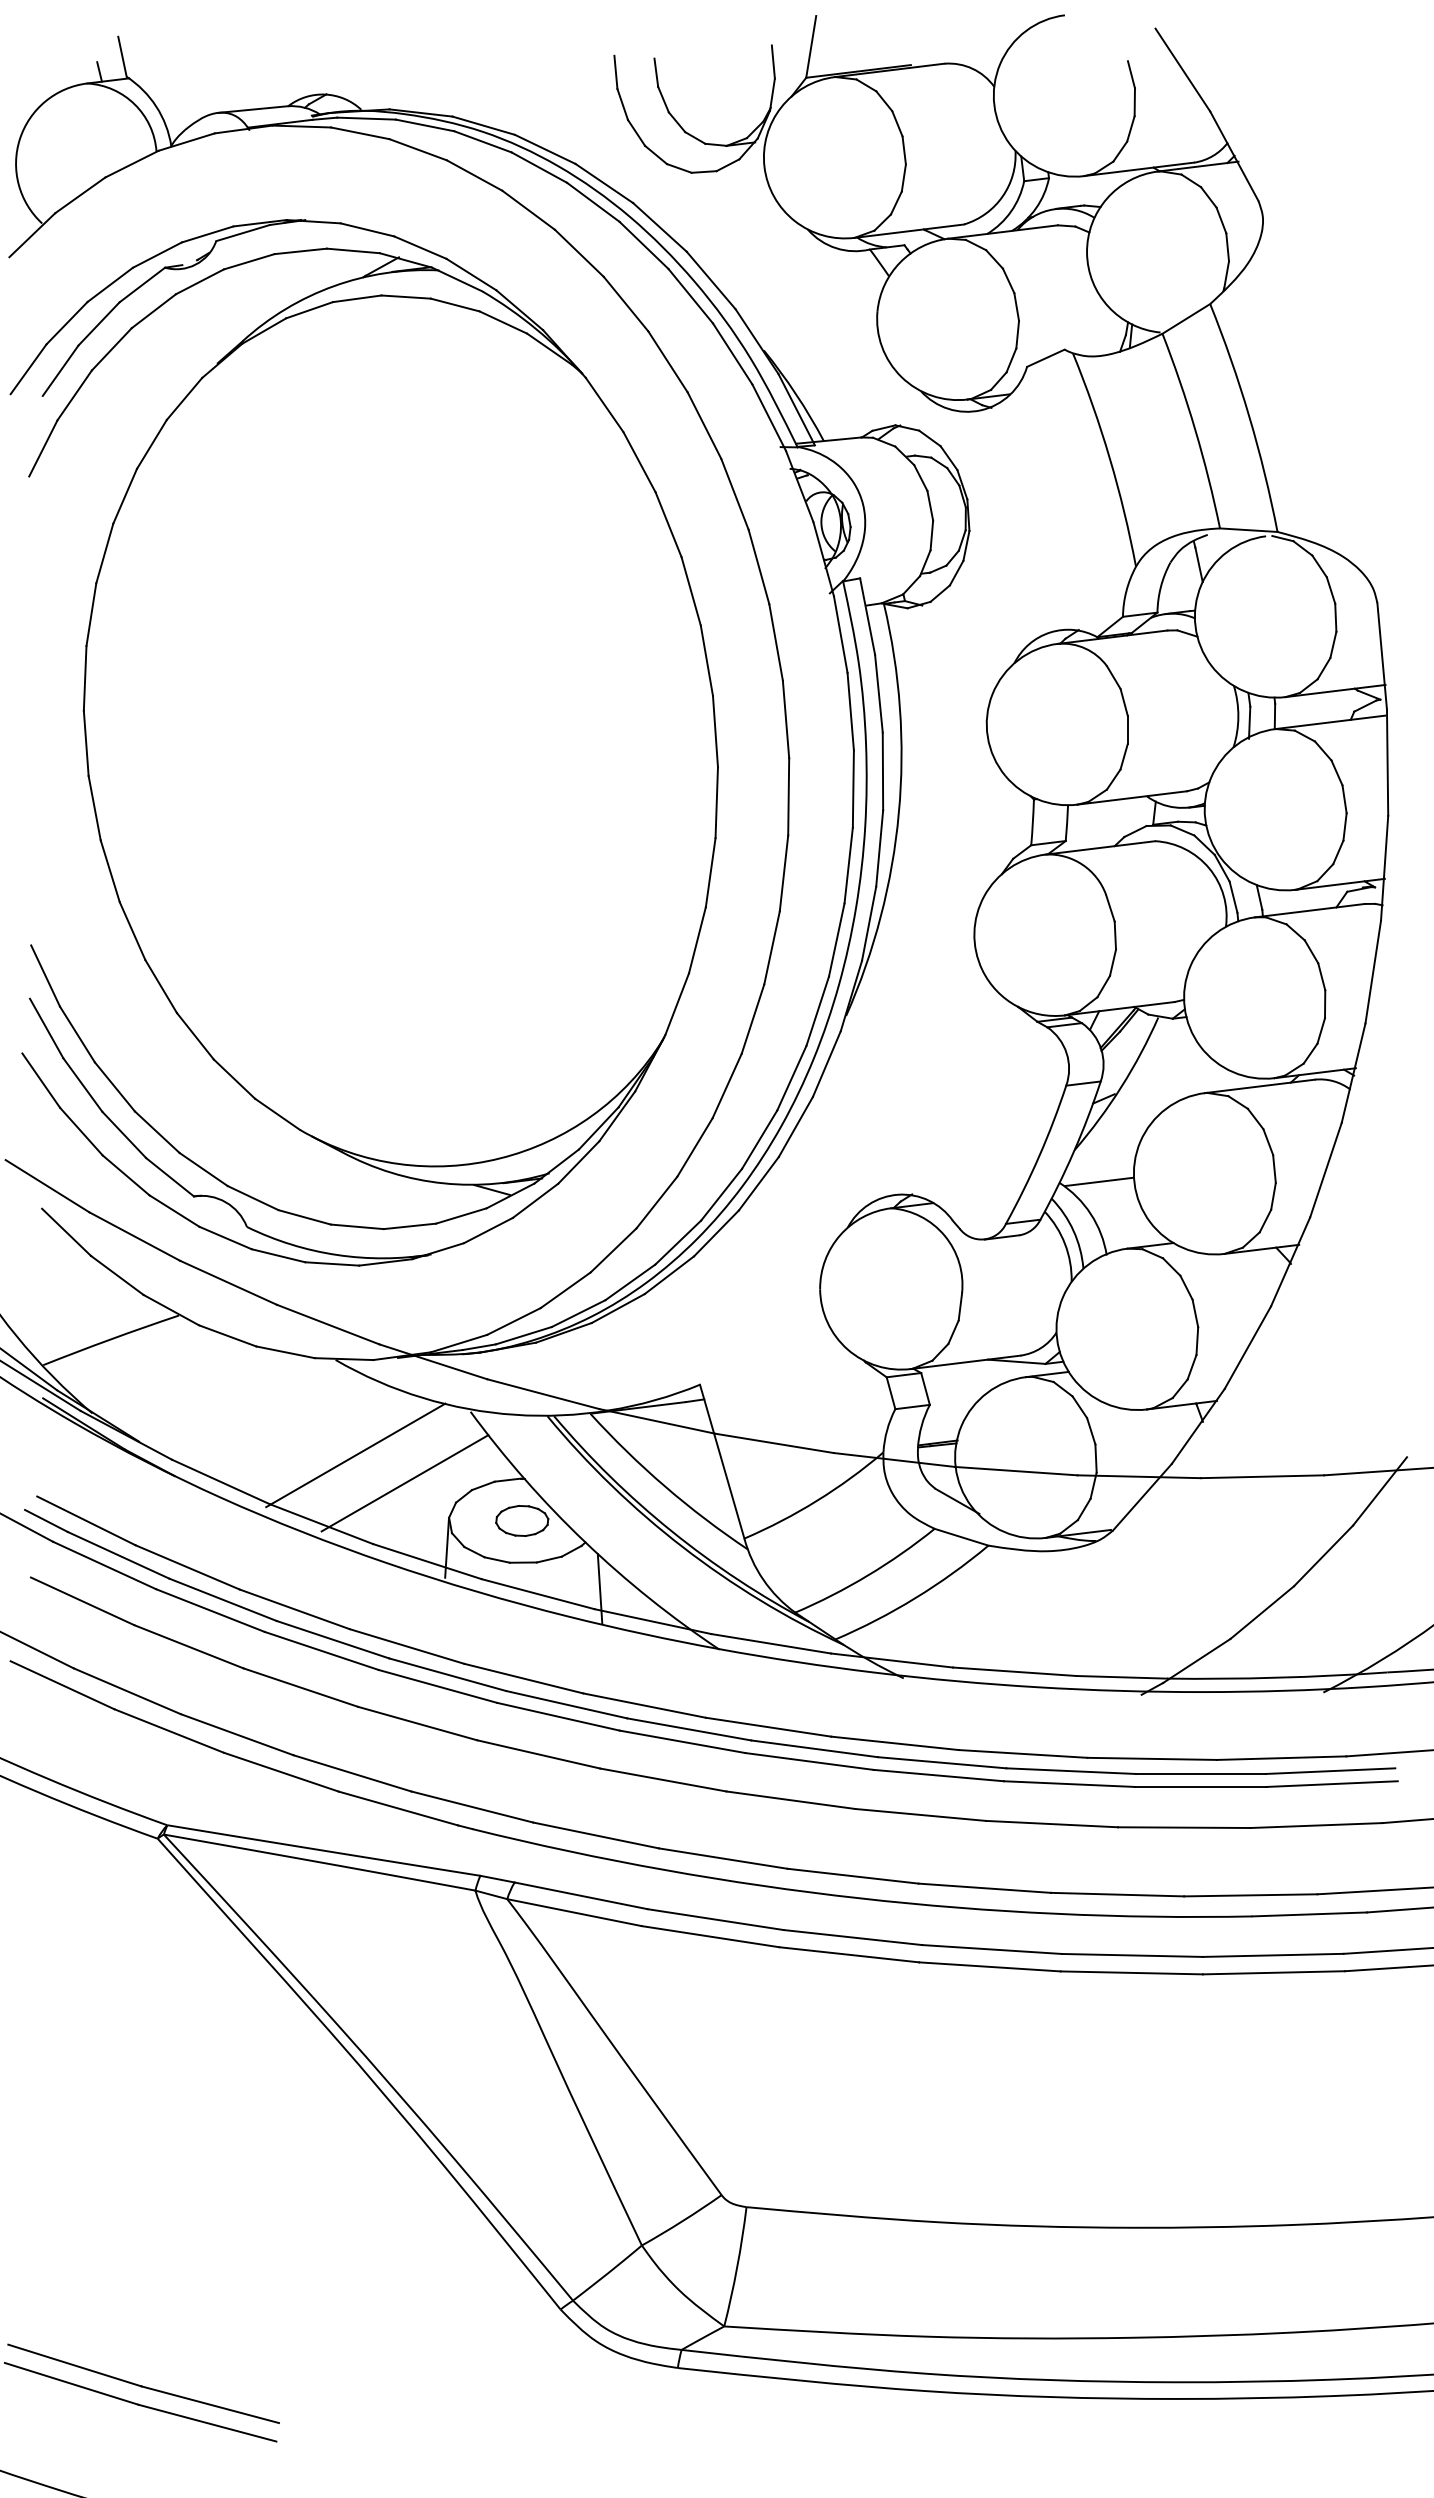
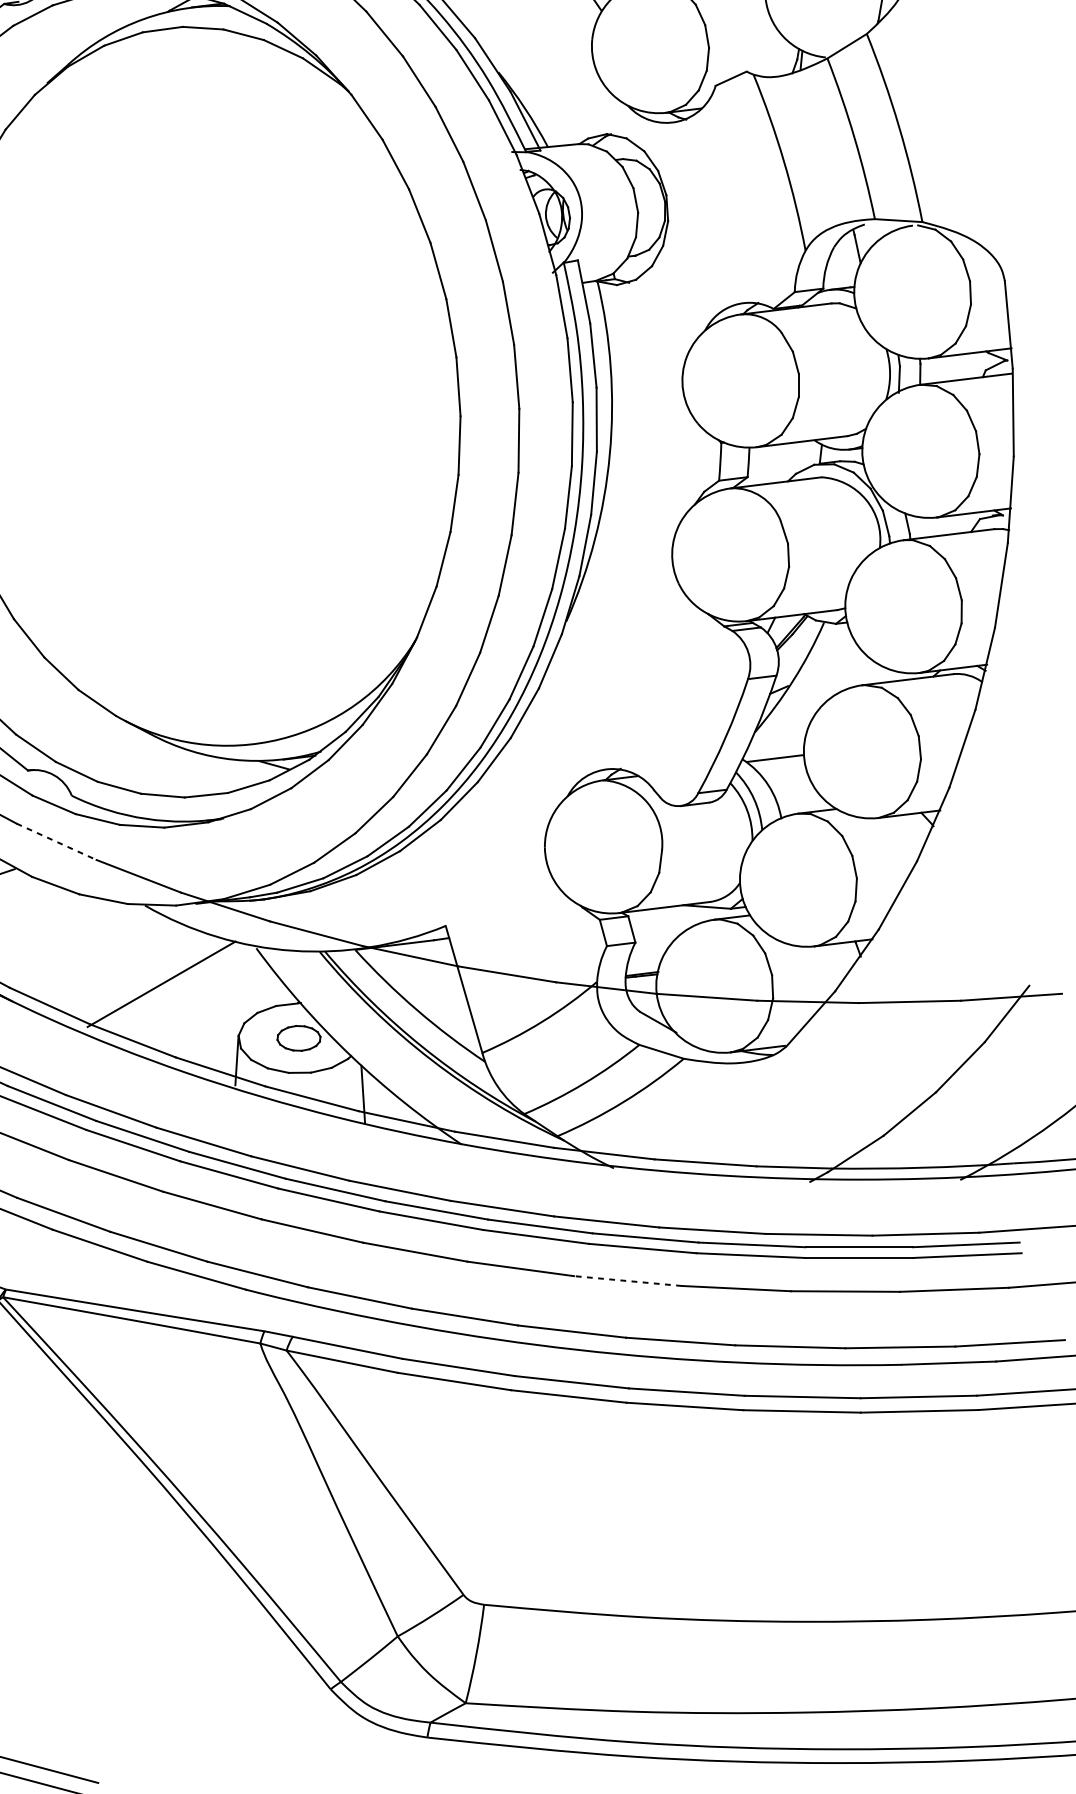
line: (229, 1283) -> (57, 842), solid -> dashed
line: (404, 1483) -> (201, 1007), removed
line: (920, 1814) -> (627, 1280), solid -> dashed

